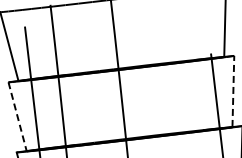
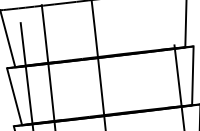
line: (233, 91) -> (192, 75), dashed -> solid
line: (17, 116) -> (14, 96), dashed -> solid

